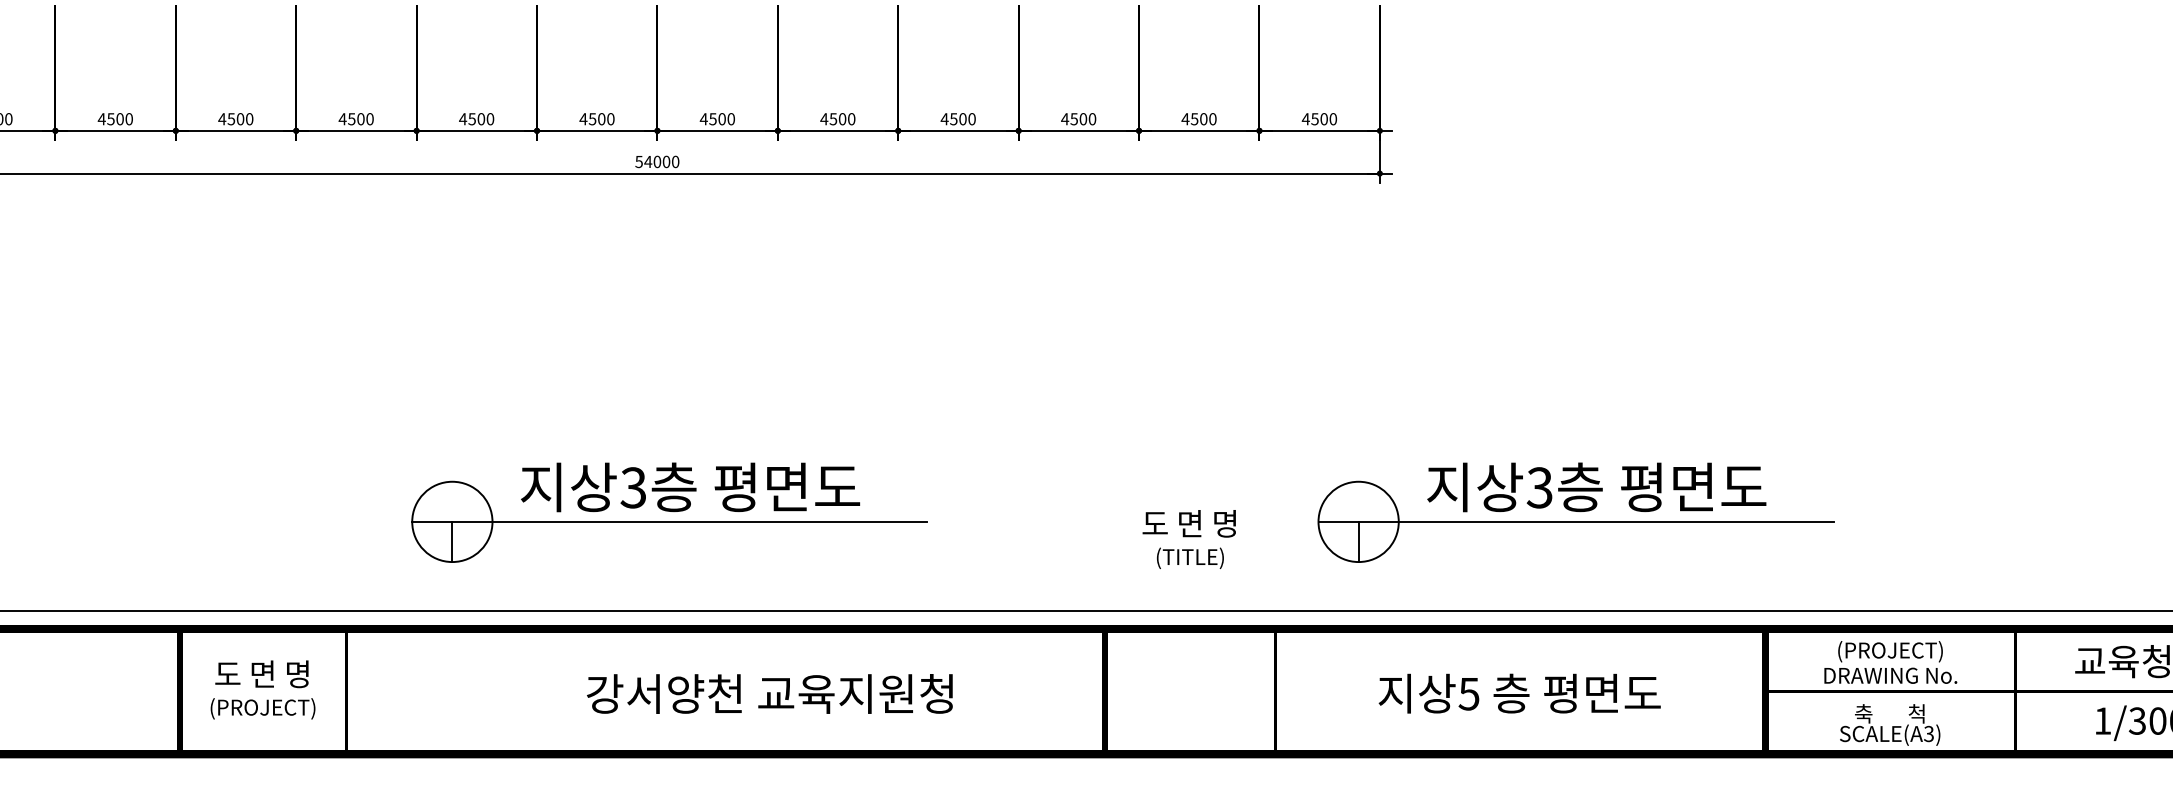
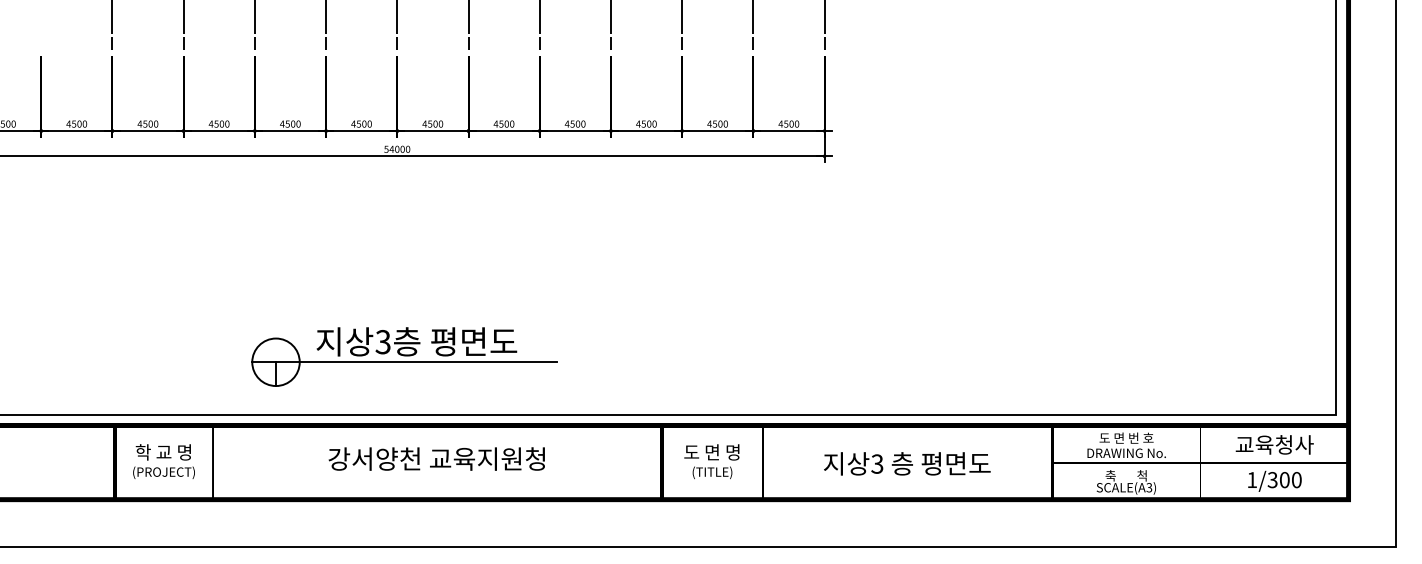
part: (1575, 512) -> (940, 356), removed
text: (1188, 539) -> (711, 461), moved
text: (1890, 650) -> (1126, 438), (PROJECT) -> 도 면 번 호
text: (245, 674) -> (153, 452), 도 면 명 -> 학 교 명
text: (769, 693) -> (436, 458), moved
text: (1469, 693) -> (877, 463), 5 -> 3

